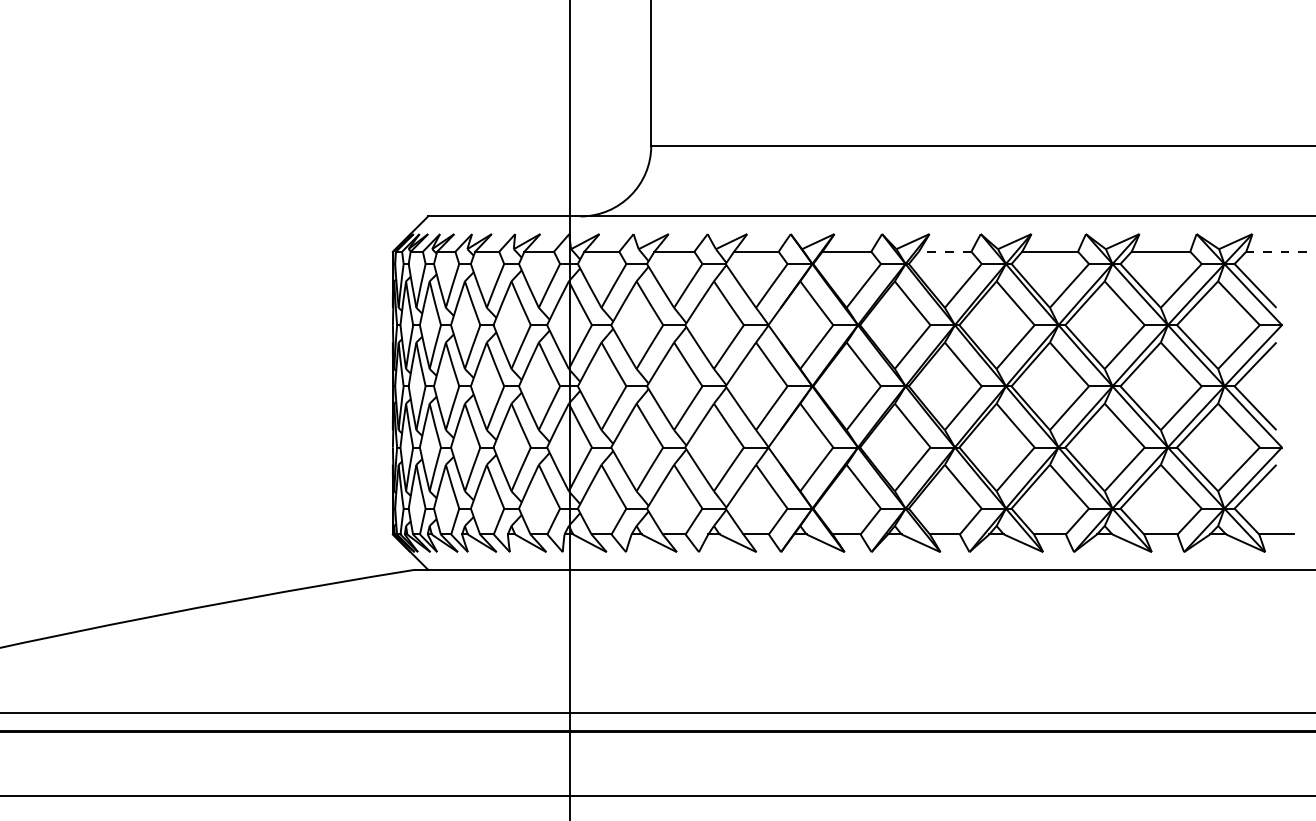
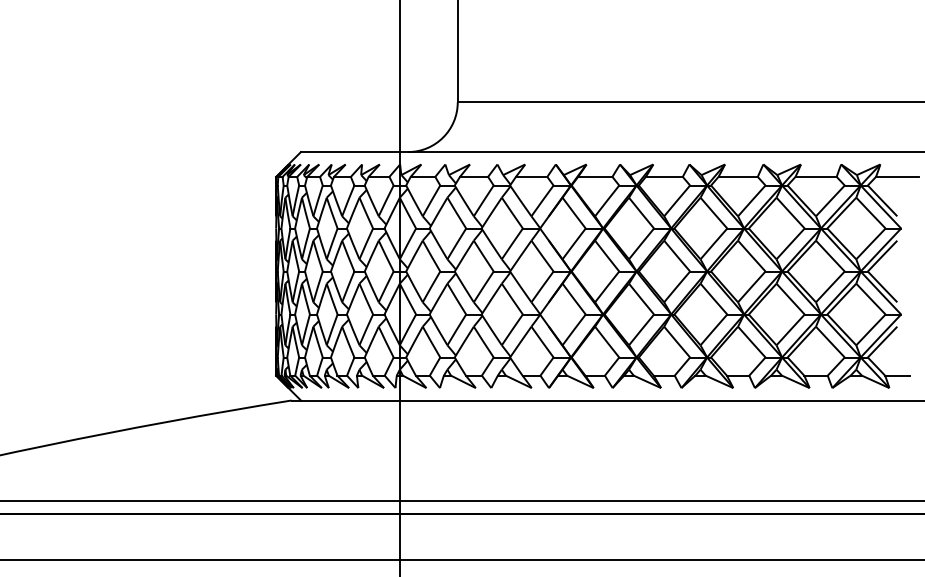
line: (944, 251) -> (663, 176), dashed -> solid
line: (1276, 251) -> (897, 176), dashed -> solid

